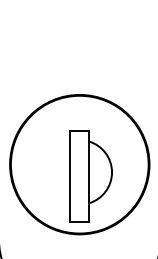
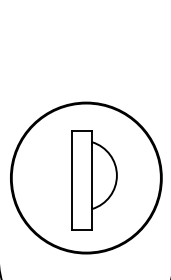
part: (90, 176) -> (93, 180), moved

